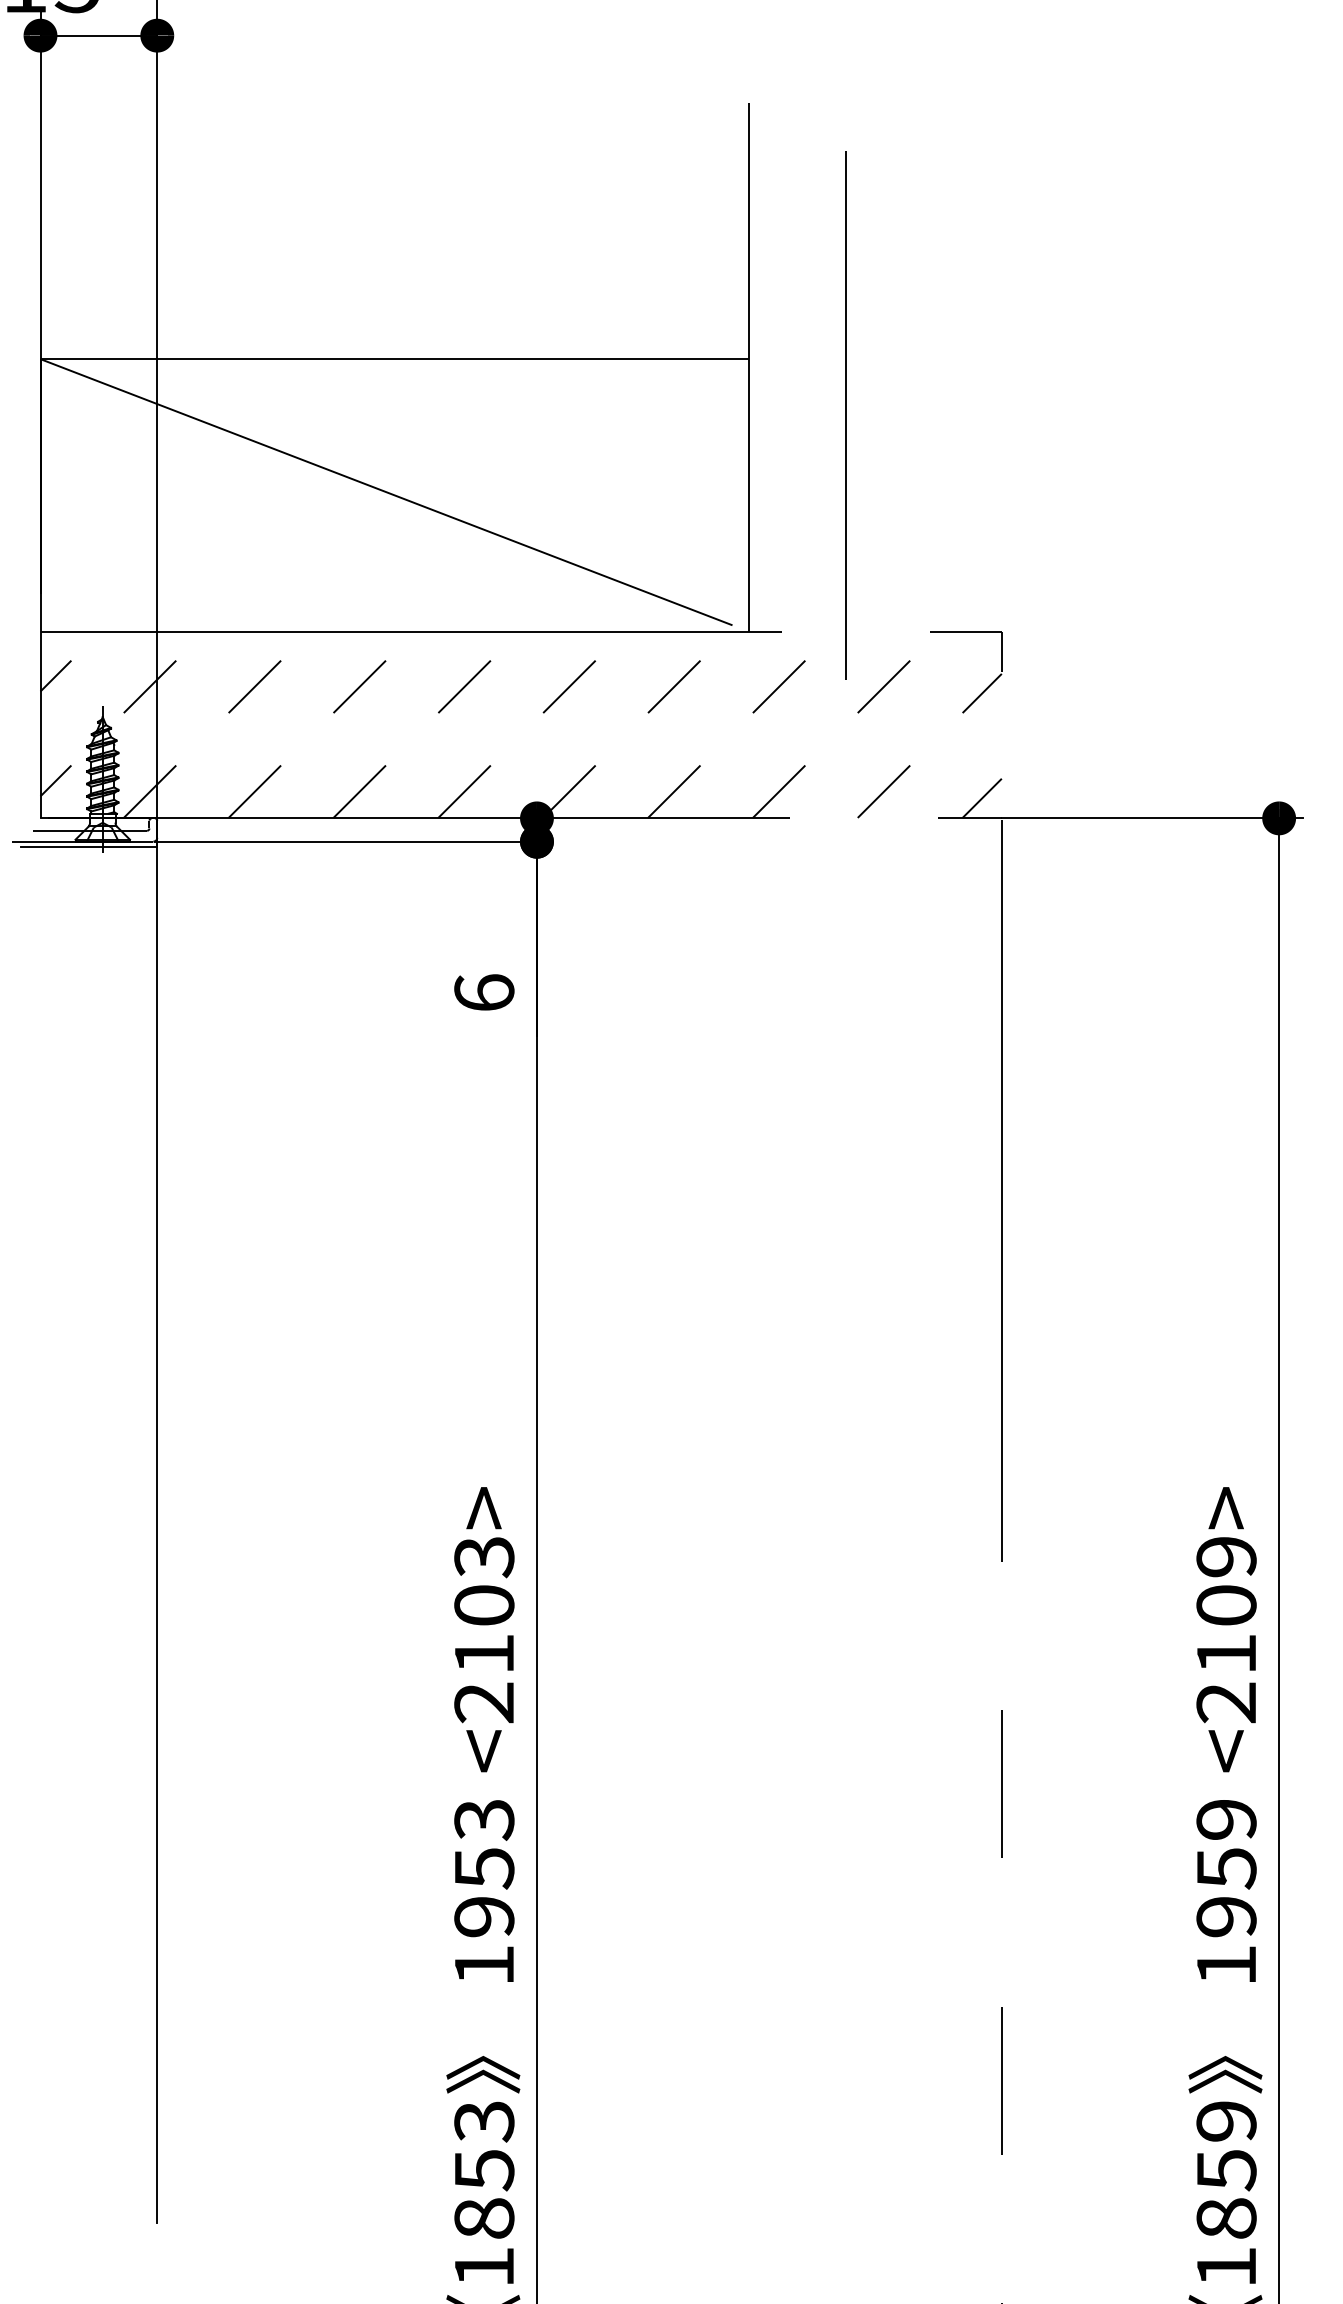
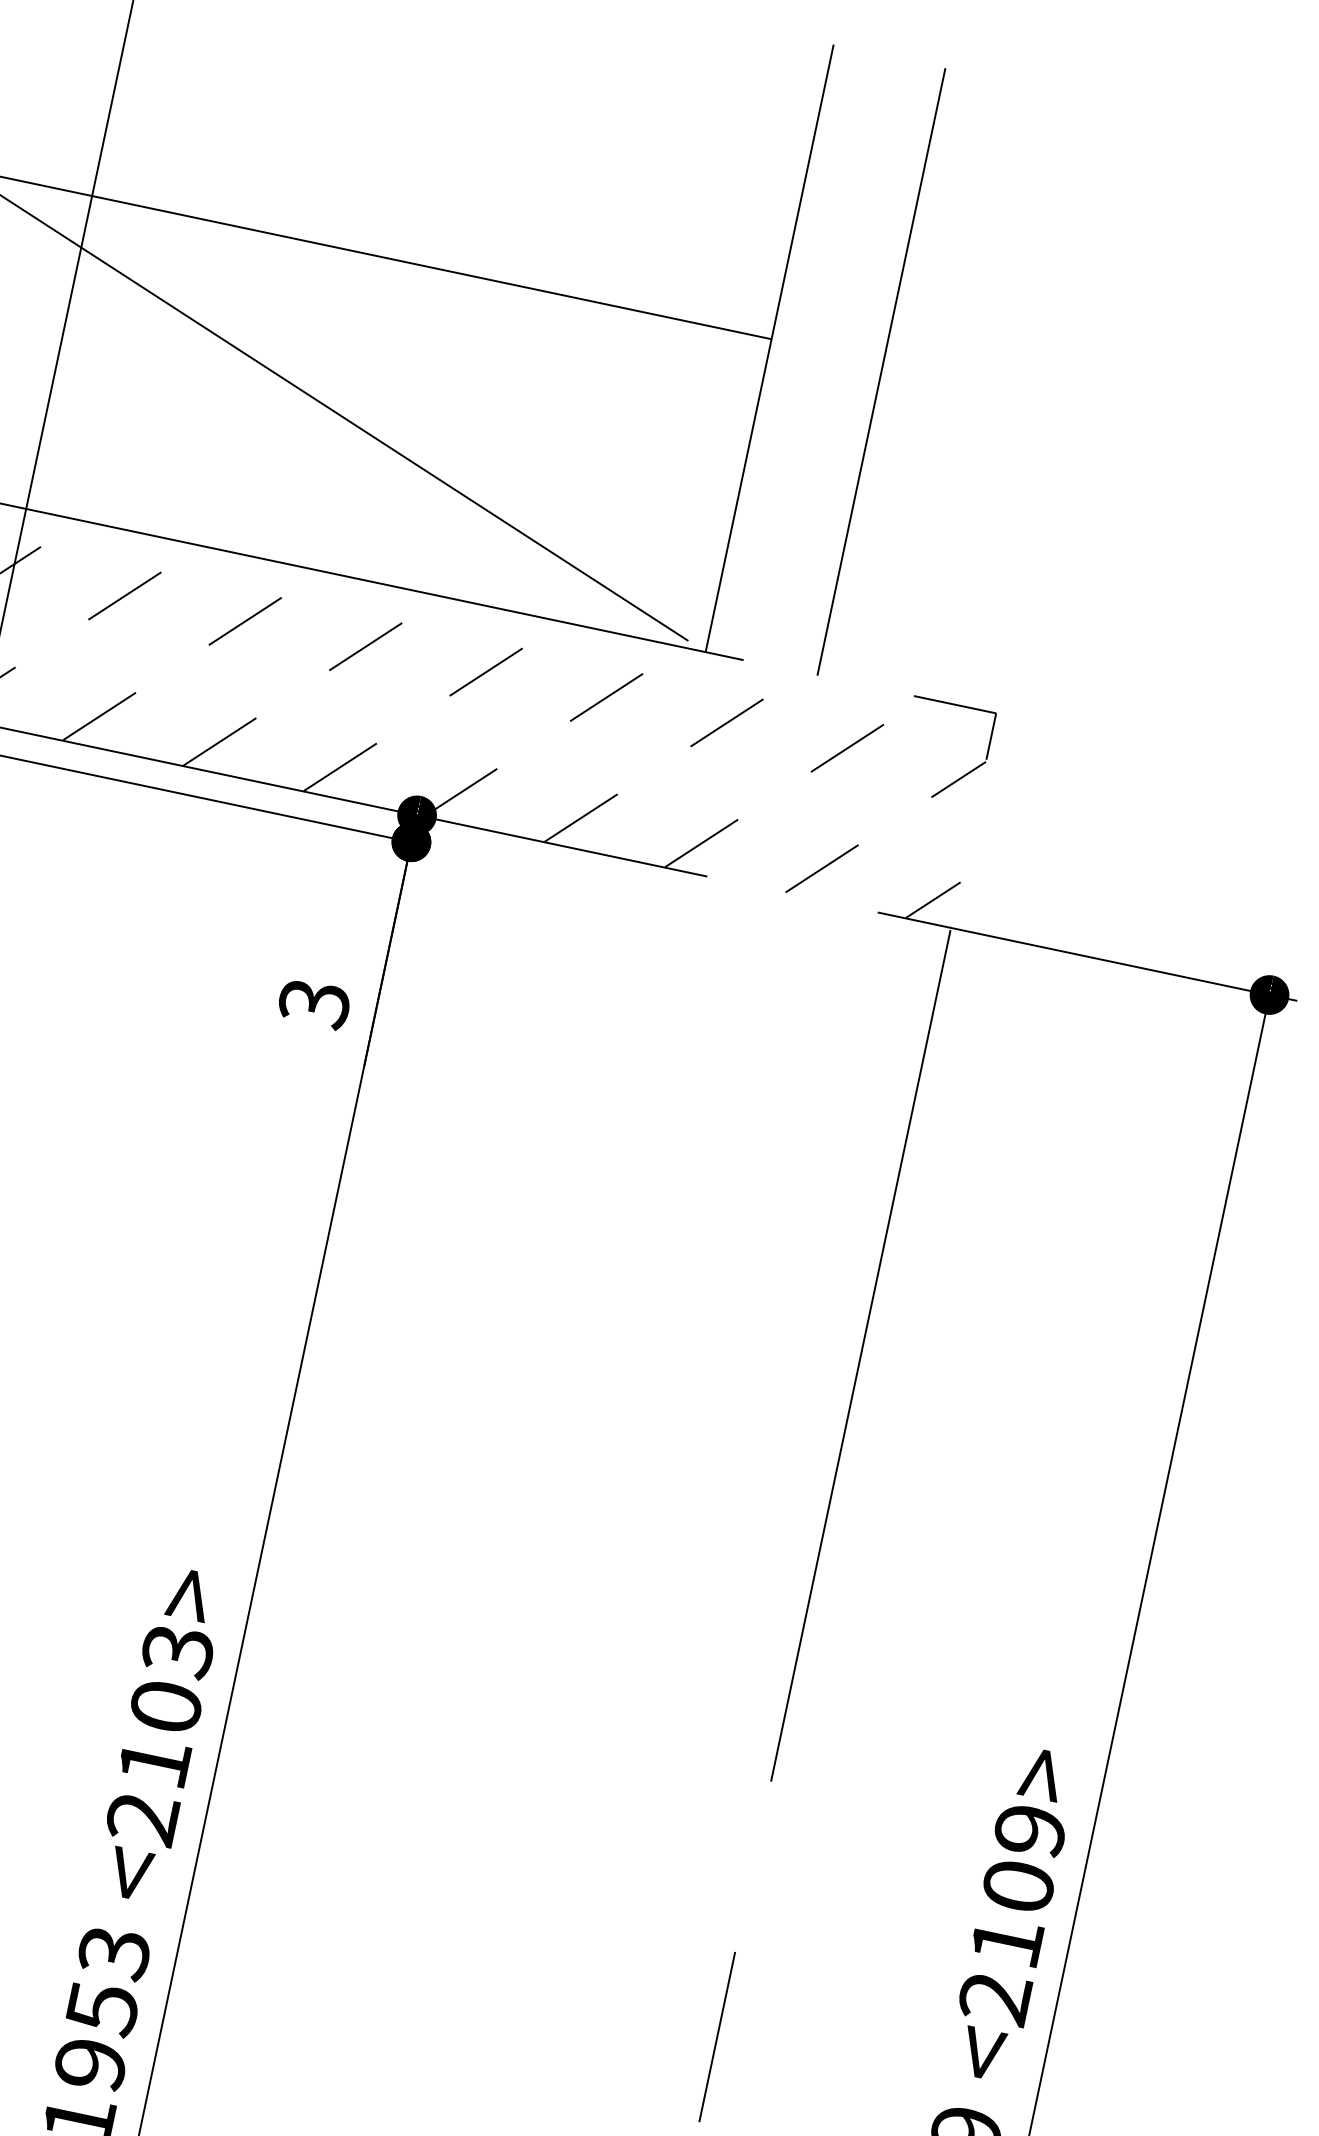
line: (845, 415) -> (880, 372), moved
text: (484, 993) -> (314, 1003), 6 -> 3

